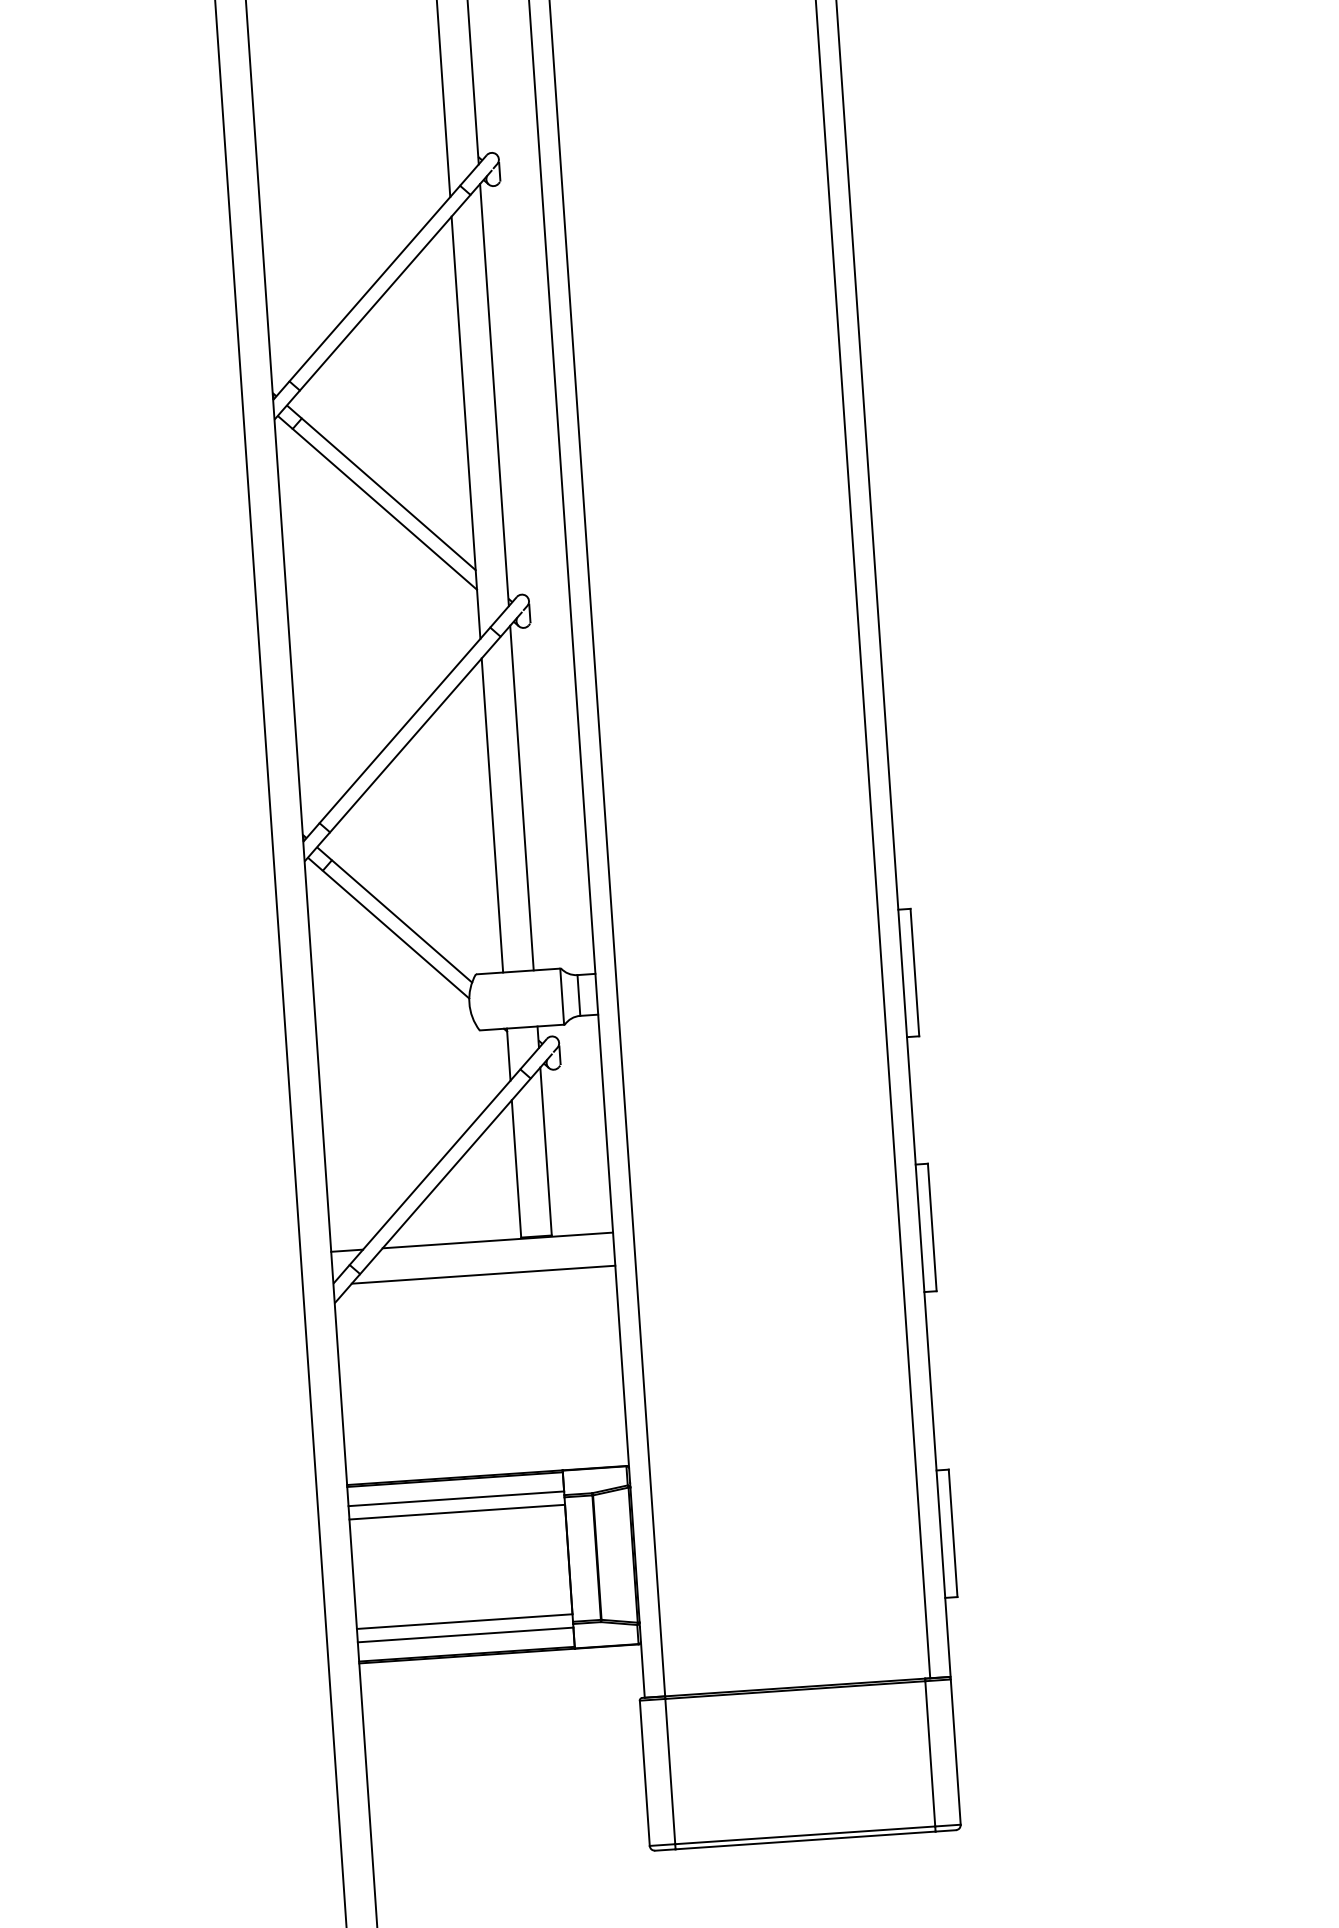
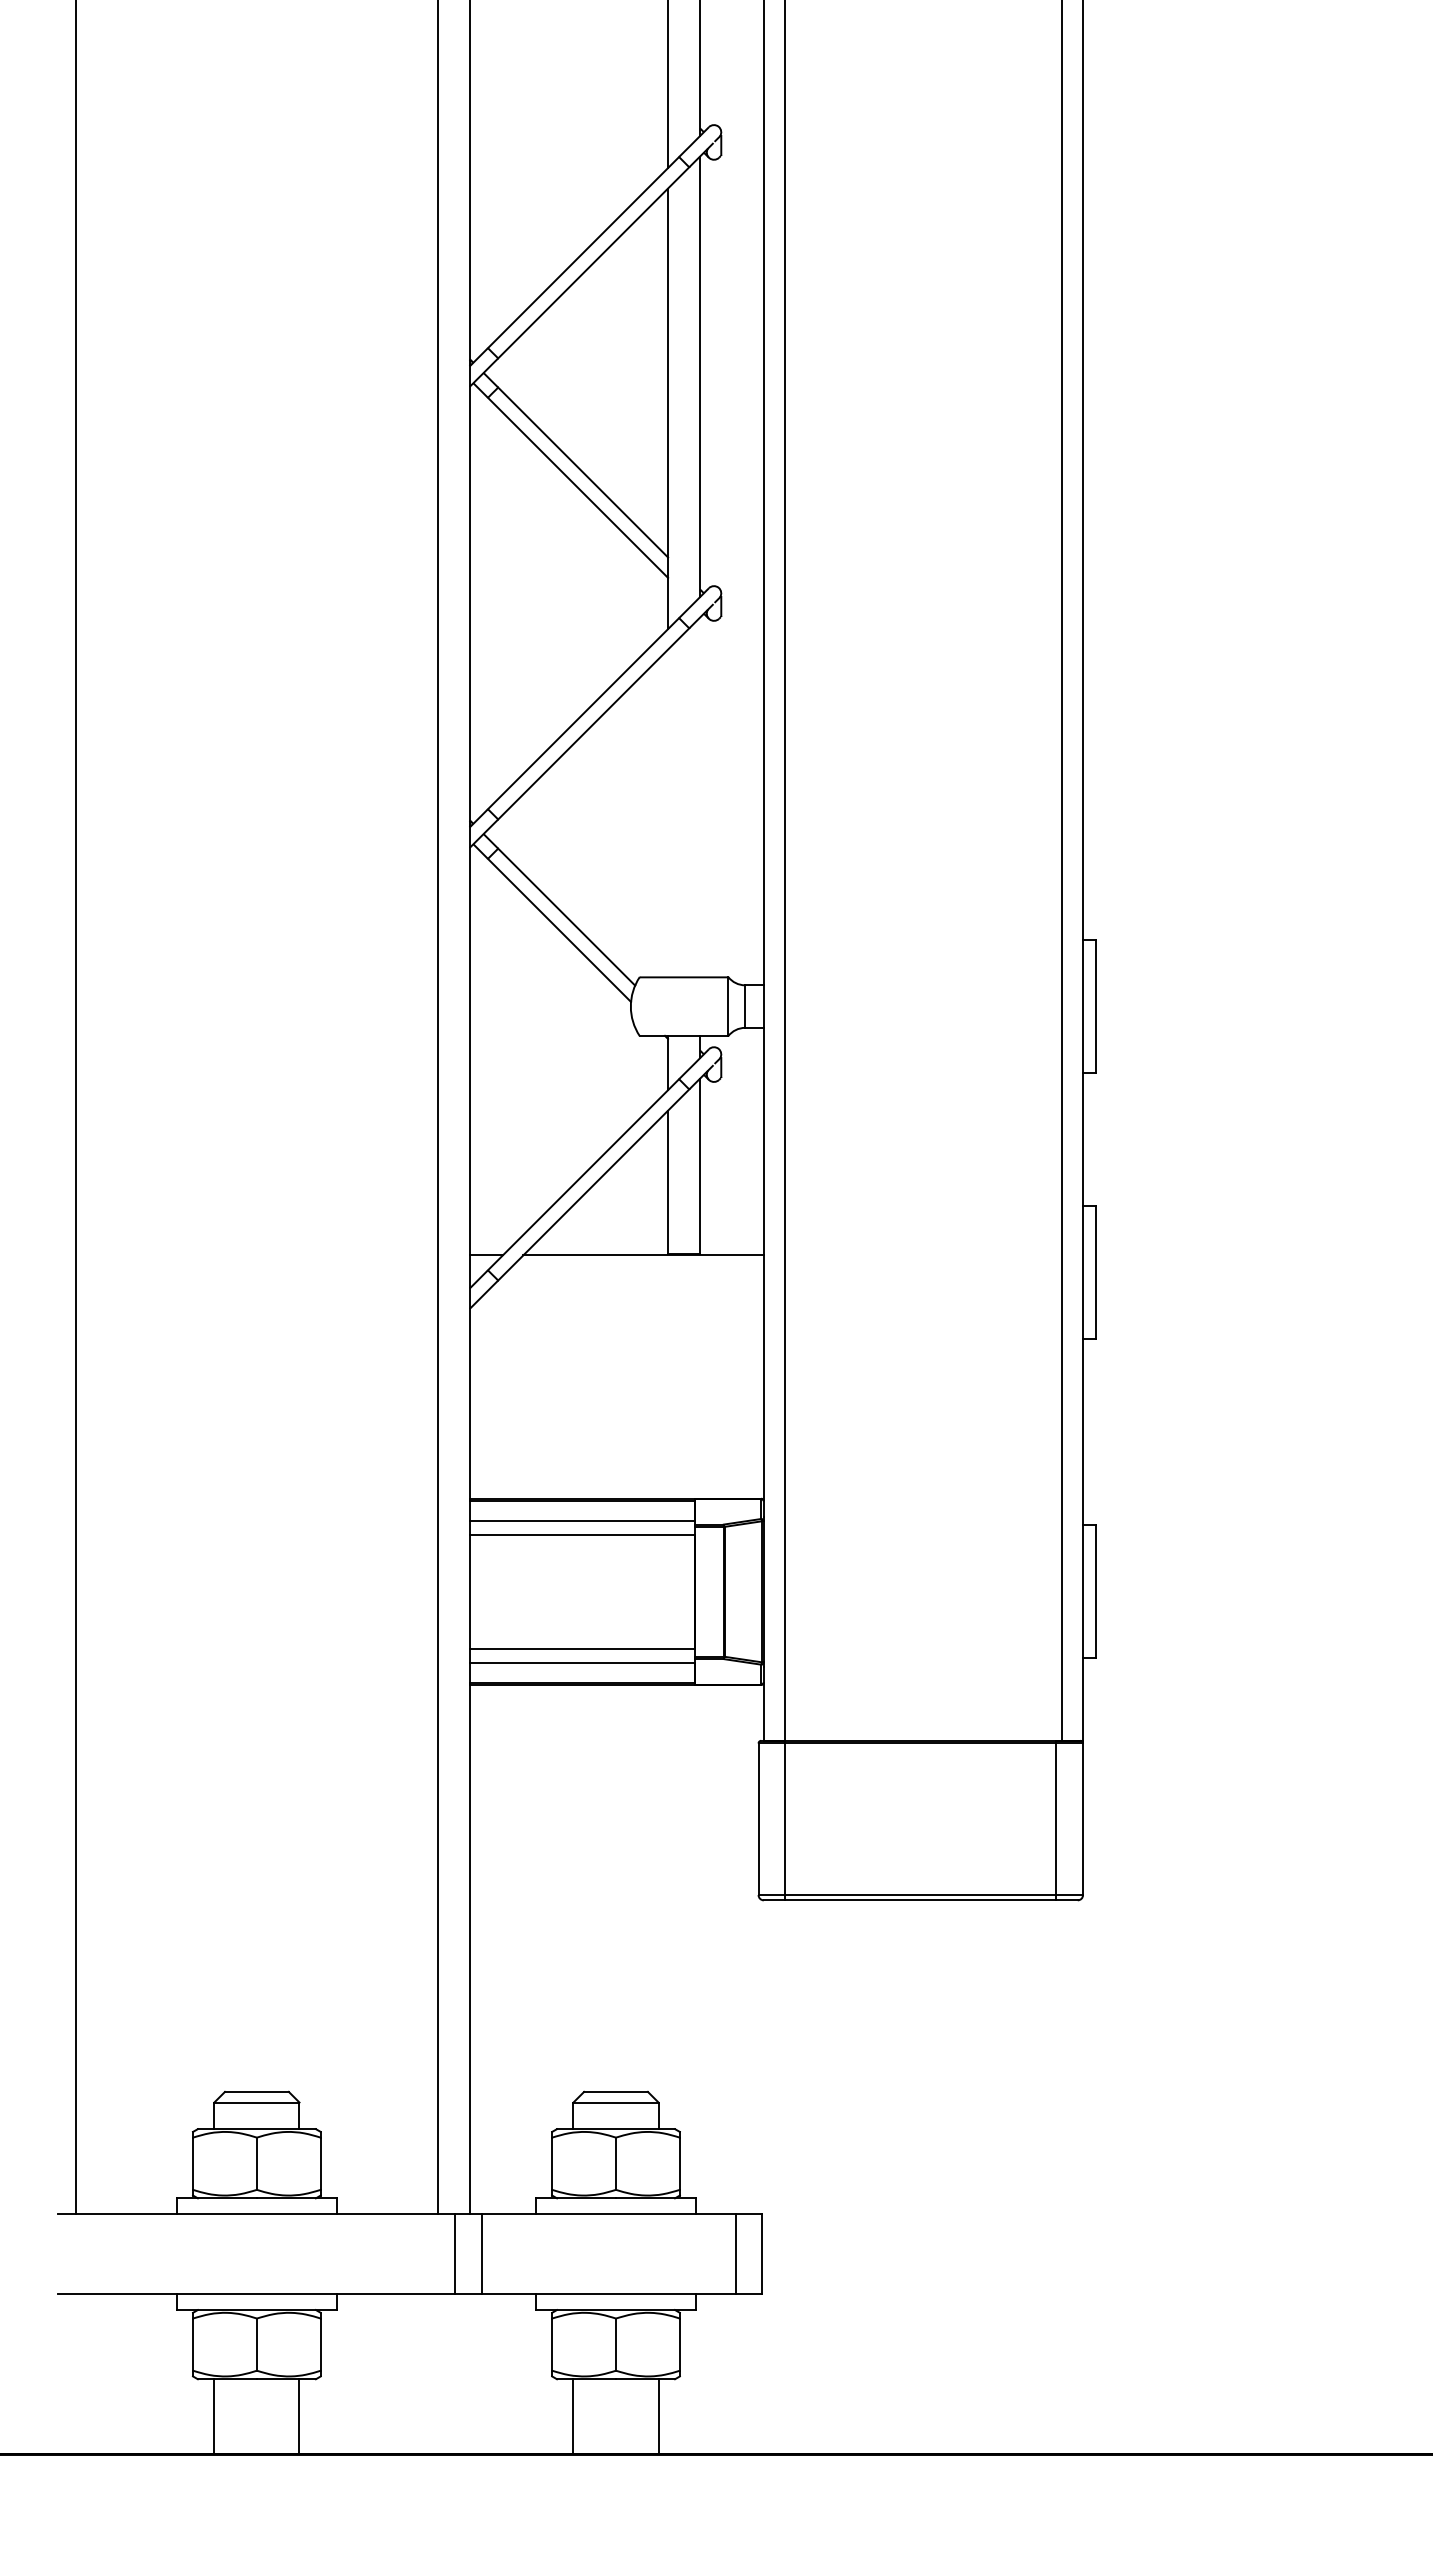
line: (522, 798) -> (700, 797), removed
line: (492, 815) -> (668, 813), removed
line: (482, 1274) -> (625, 1289), removed

